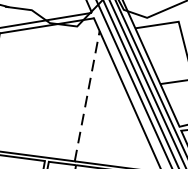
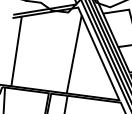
line: (87, 96) -> (74, 54), dashed -> solid

